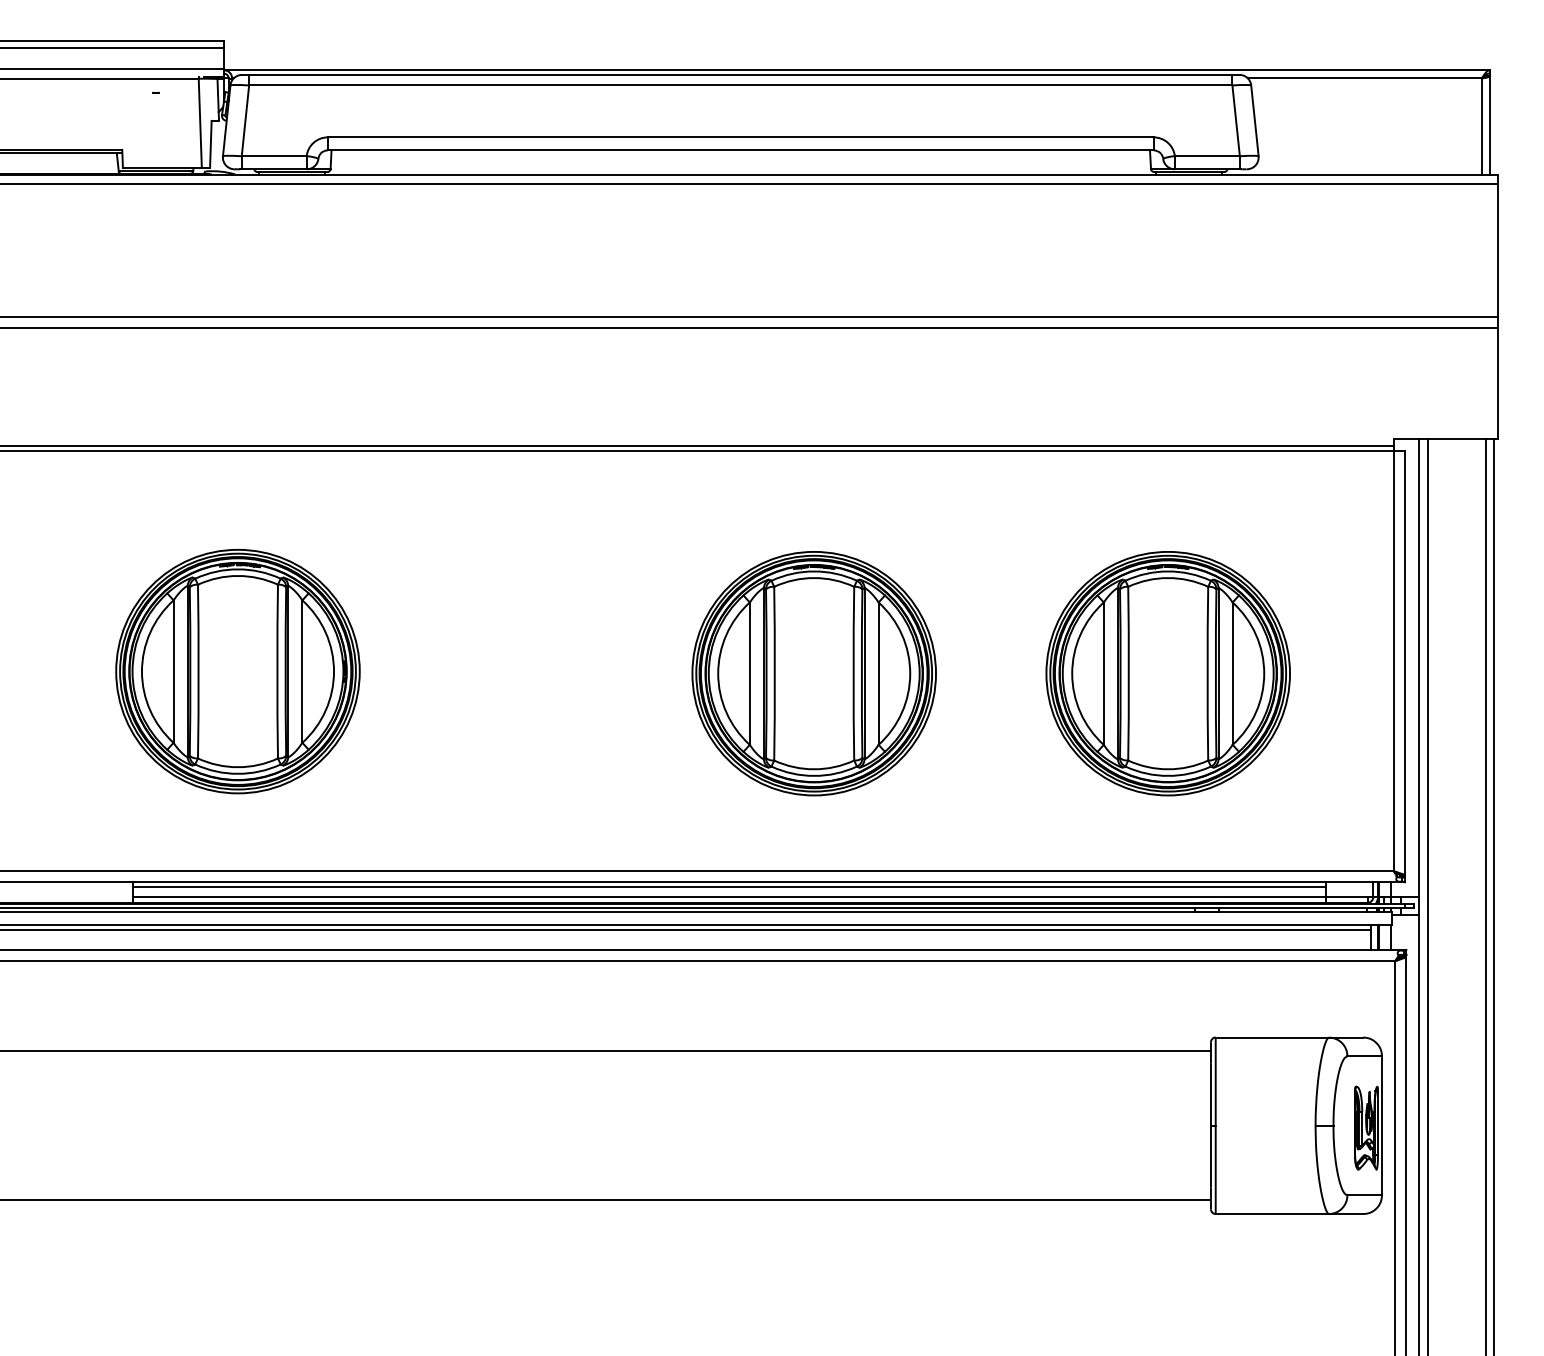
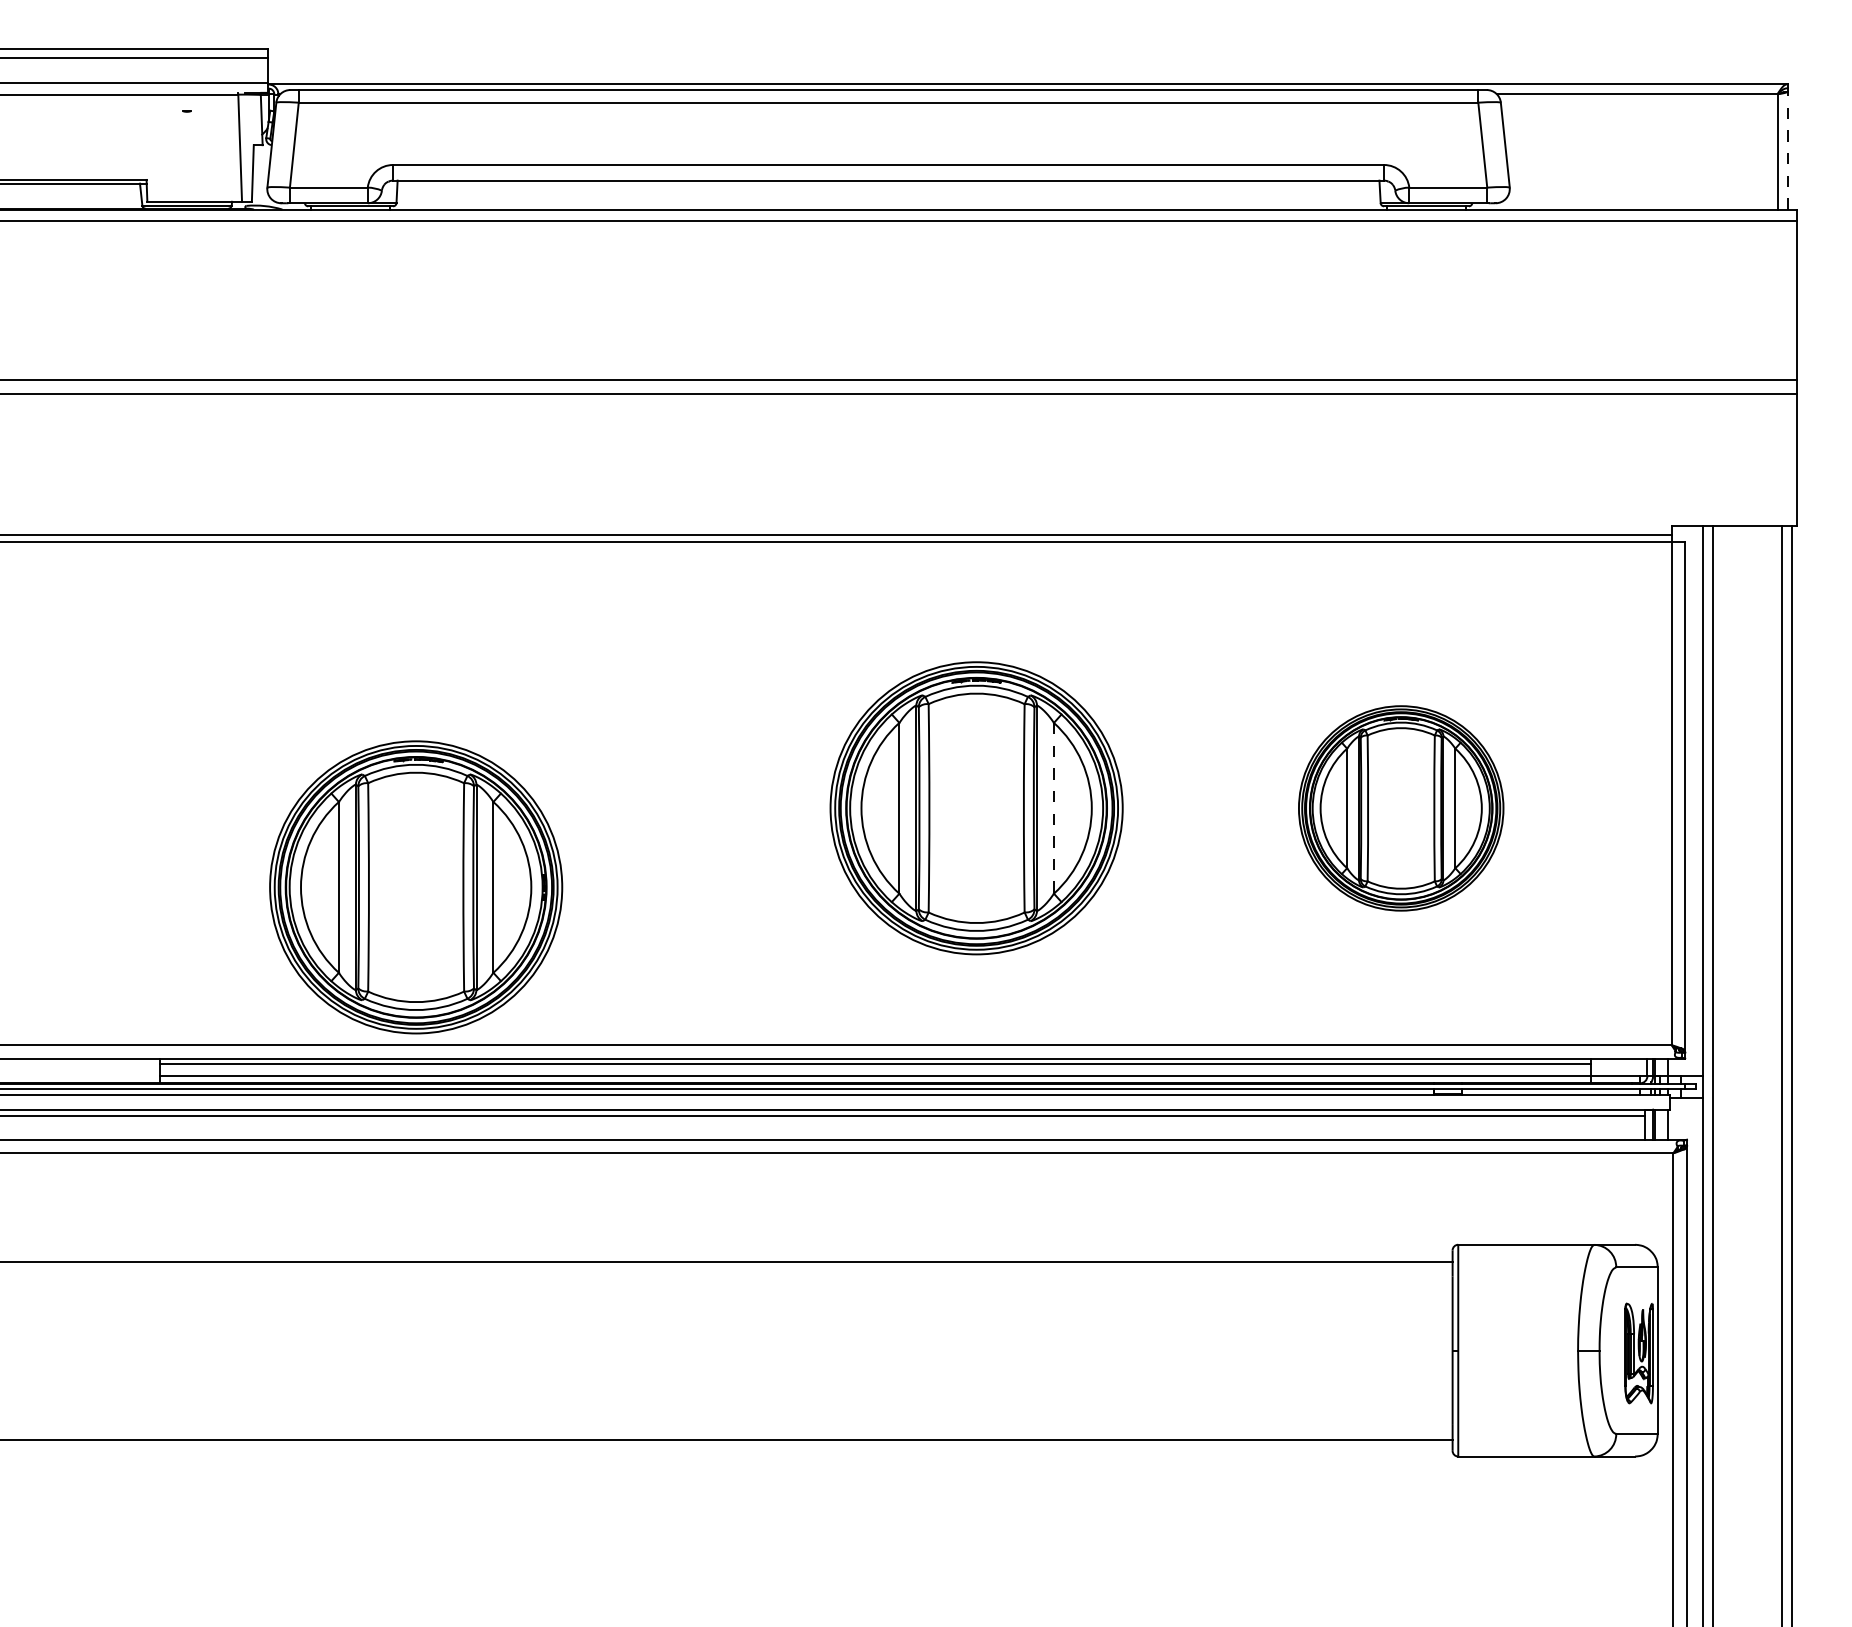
line: (1490, 124) -> (1787, 149), solid -> dashed
part: (237, 671) -> (415, 887), moved
part: (1167, 673) -> (1400, 808), size x0.7
line: (878, 674) -> (1053, 809), solid -> dashed

